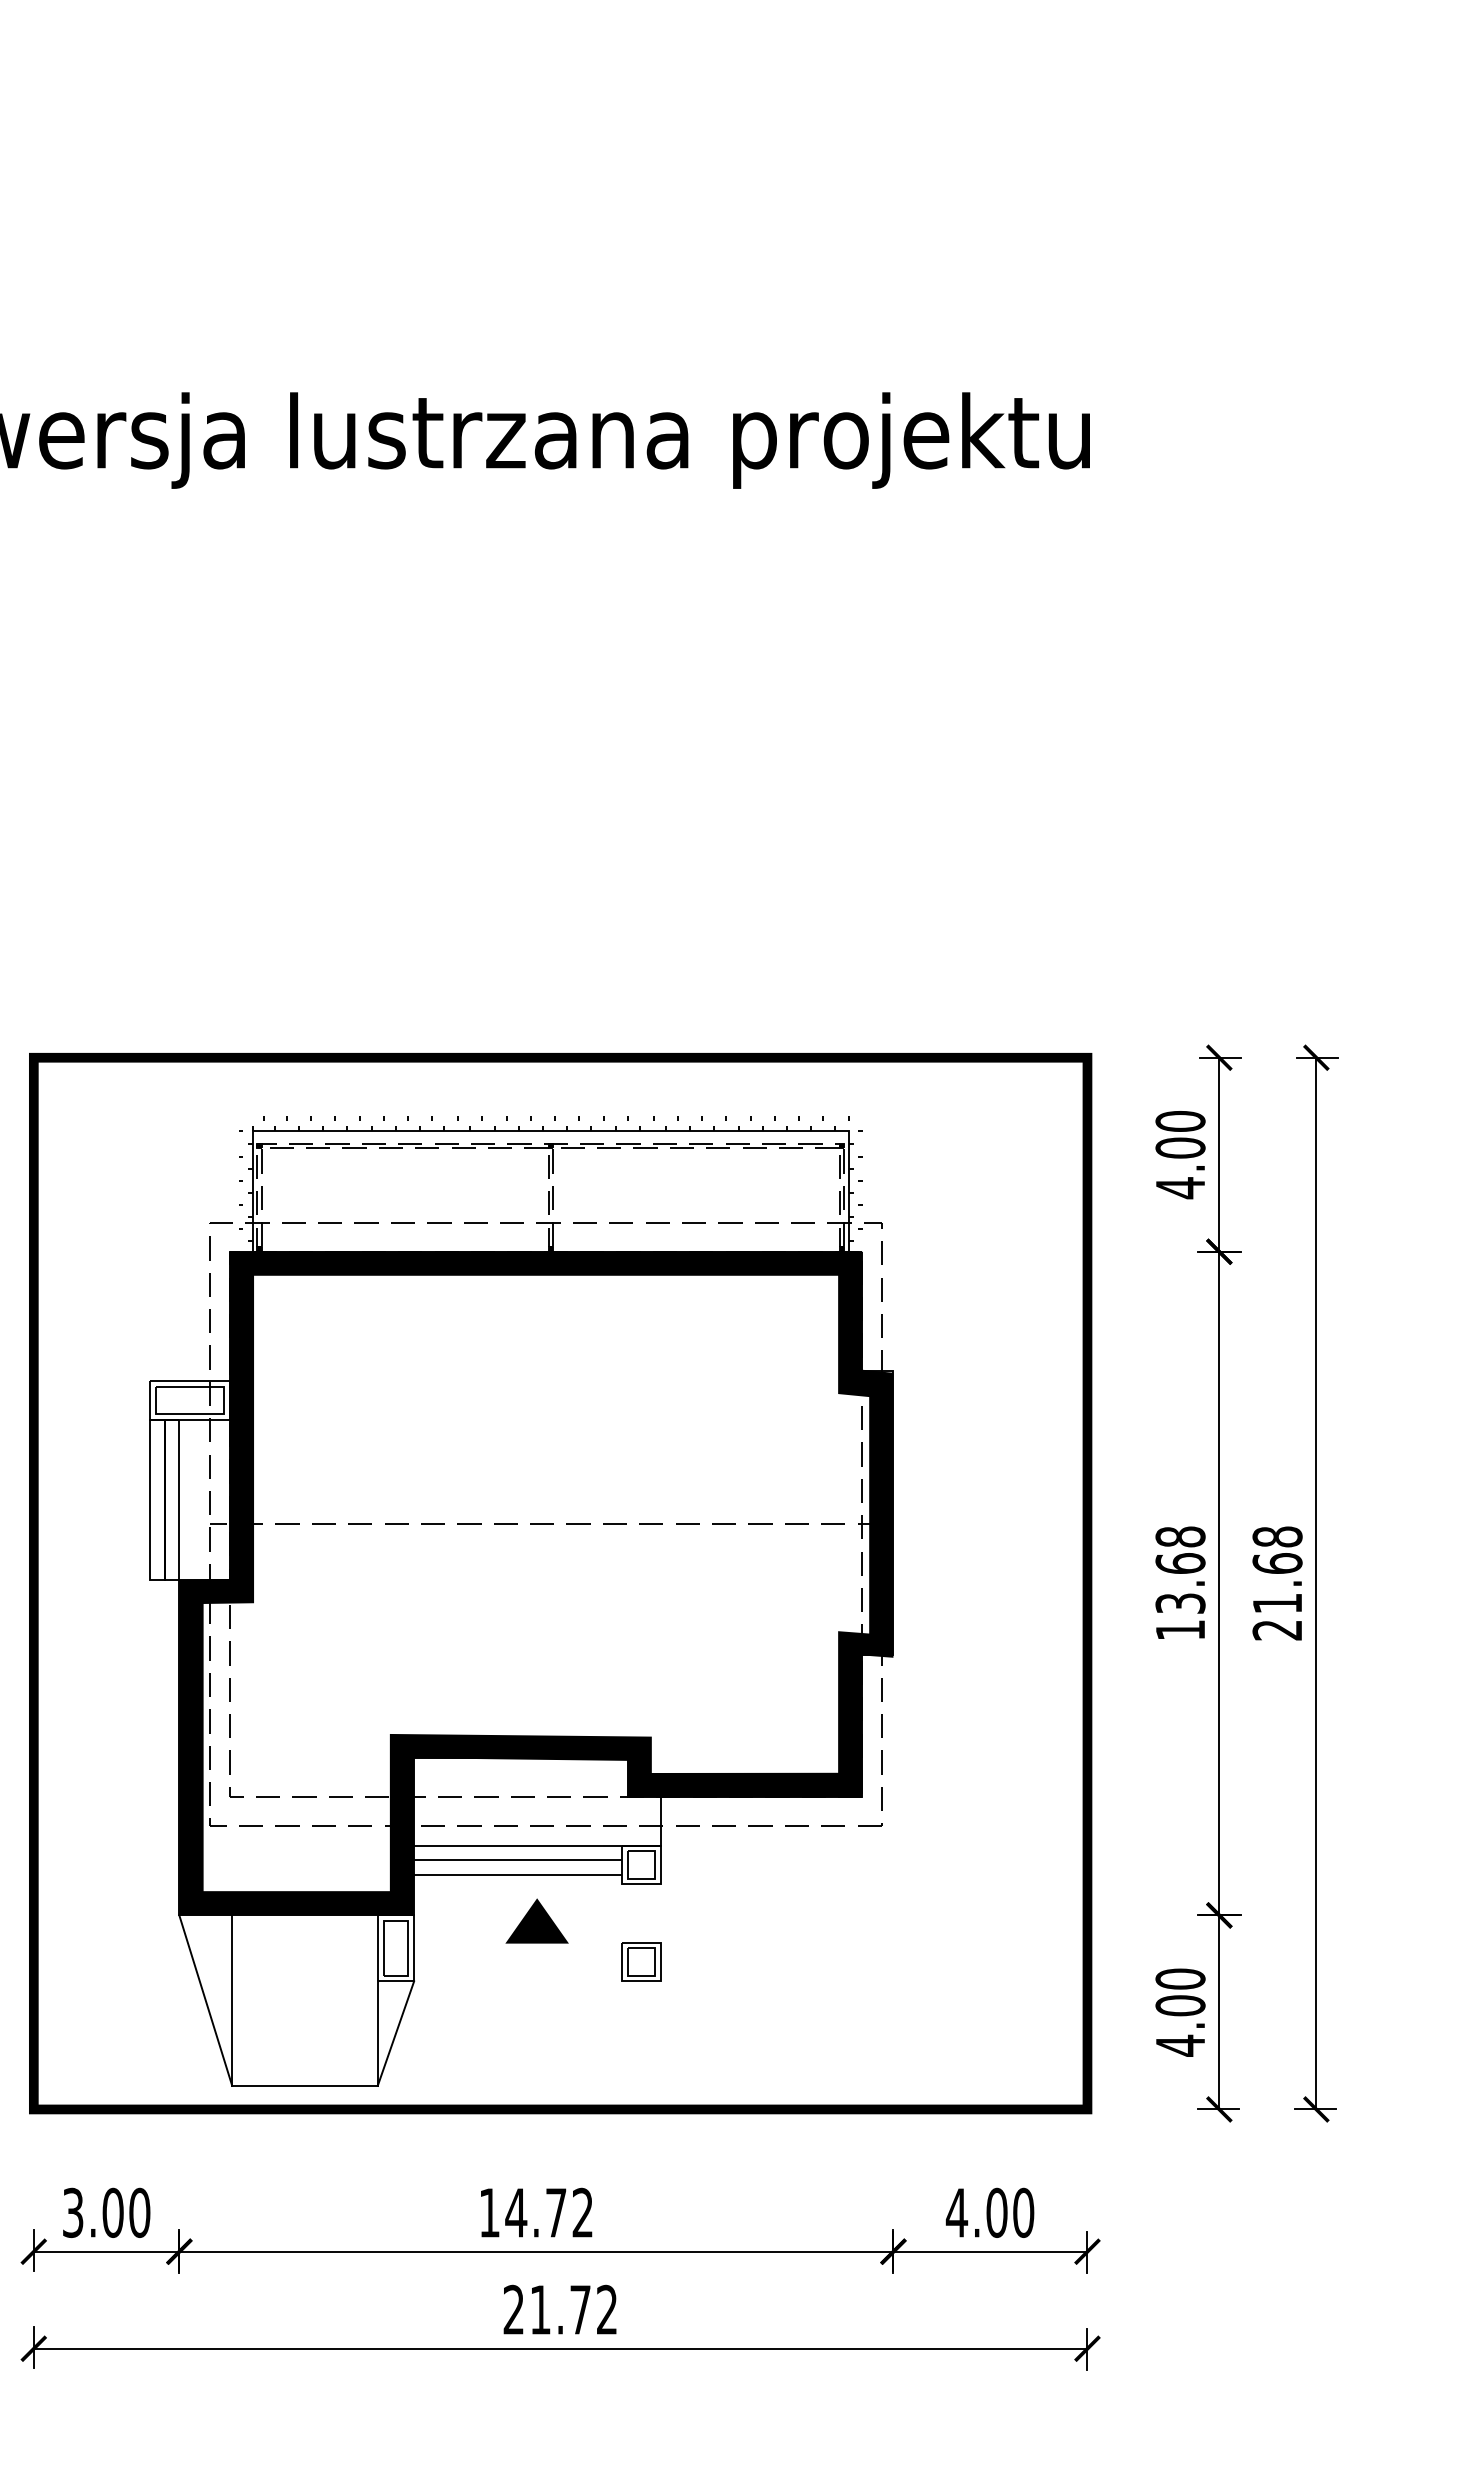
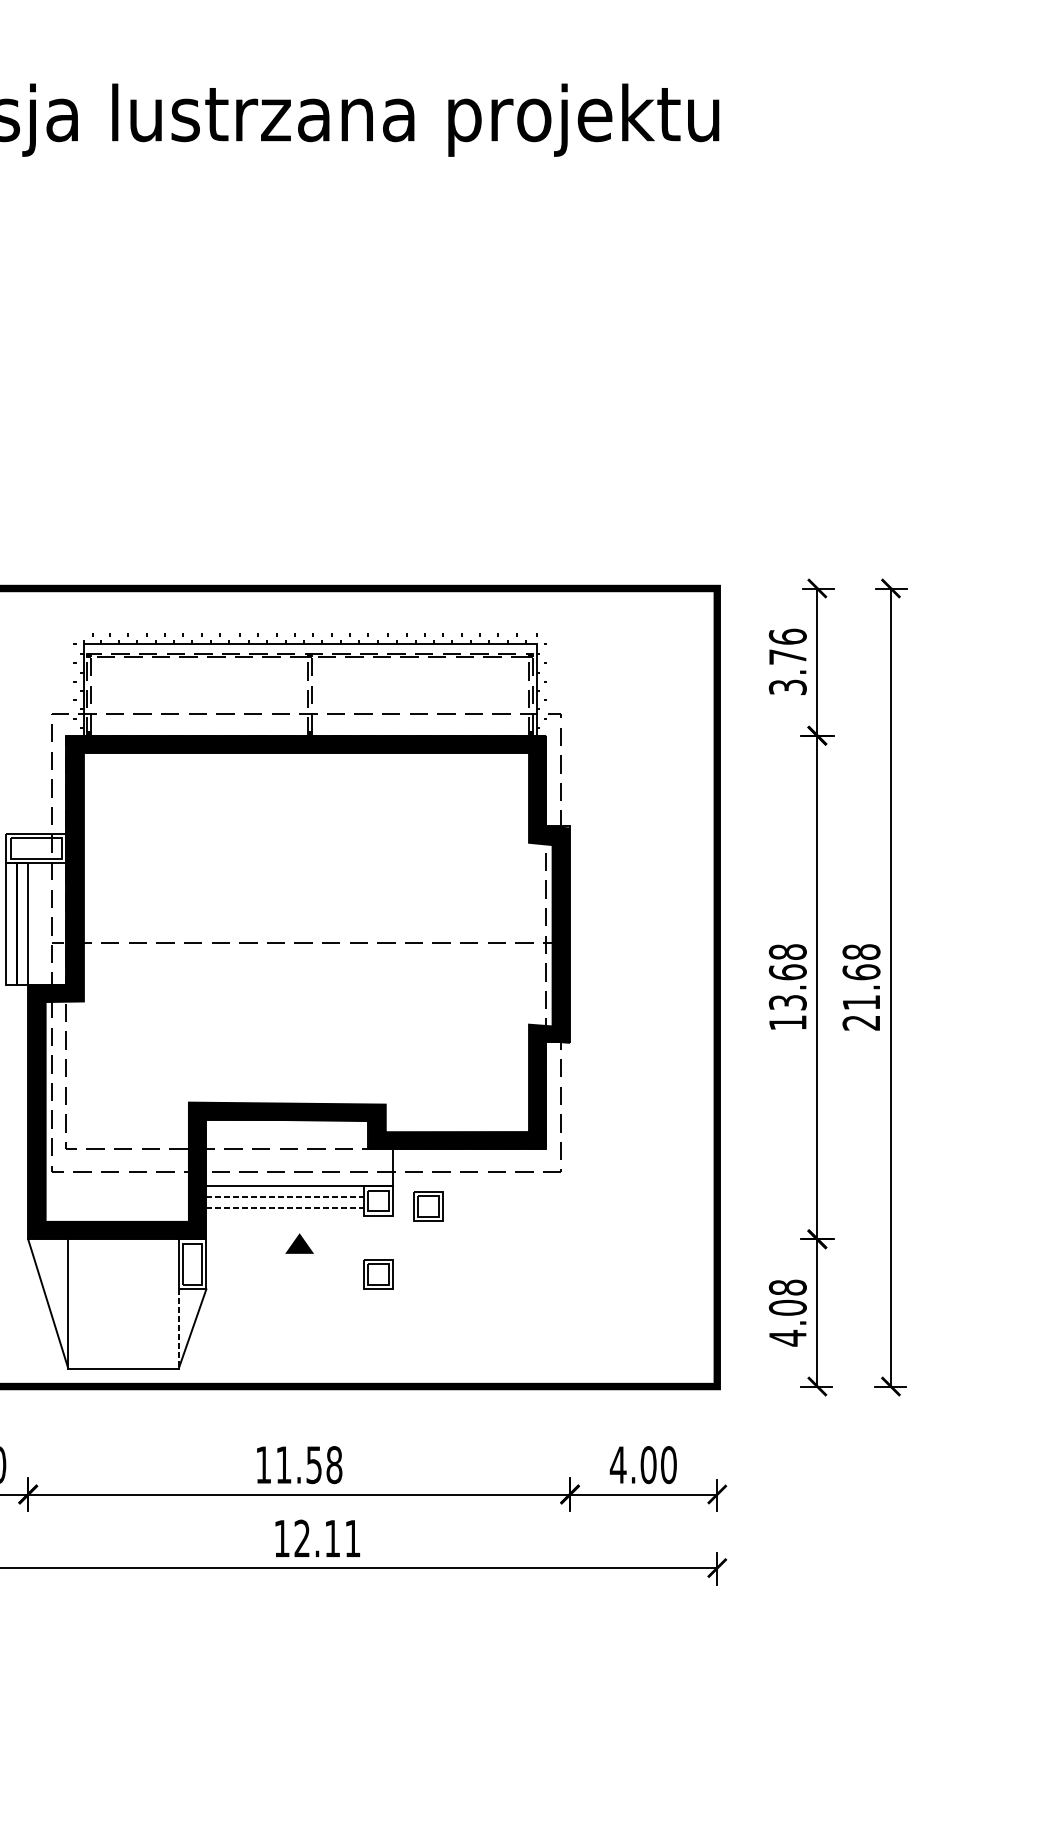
text: (1180, 1154) -> (787, 661), 4.00 -> 3.76
line: (517, 1860) -> (284, 1197), solid -> dashed
part: (707, 1871) -> (428, 1205), added
line: (517, 1874) -> (284, 1208), solid -> dashed
part: (536, 1920) -> (299, 1243), size x0.6
text: (1180, 1978) -> (787, 1287), 4.00 -> 4.08
line: (377, 2034) -> (178, 1329), solid -> dashed
text: (549, 2212) -> (309, 1464), 14.72 -> 11.58
text: (559, 2309) -> (316, 1538), 21.72 -> 12.11

